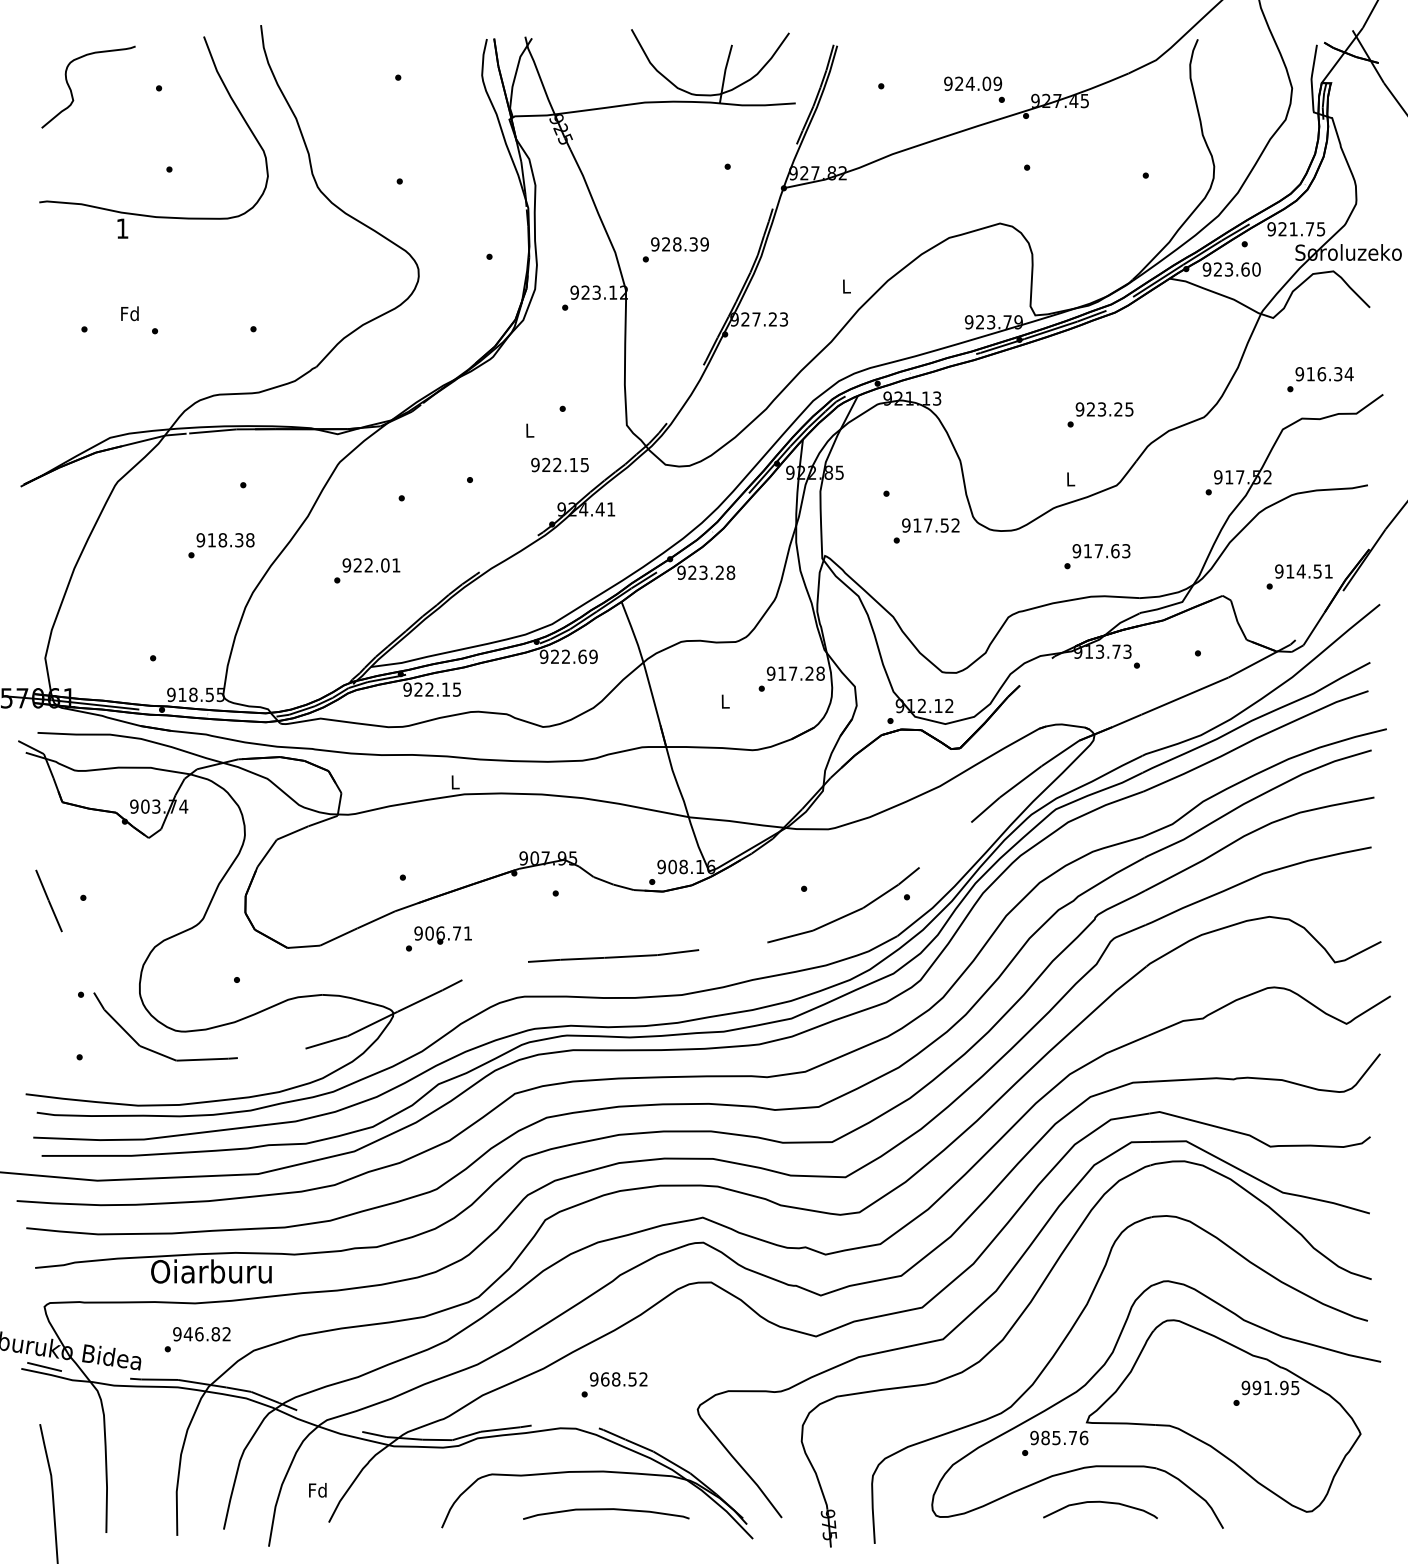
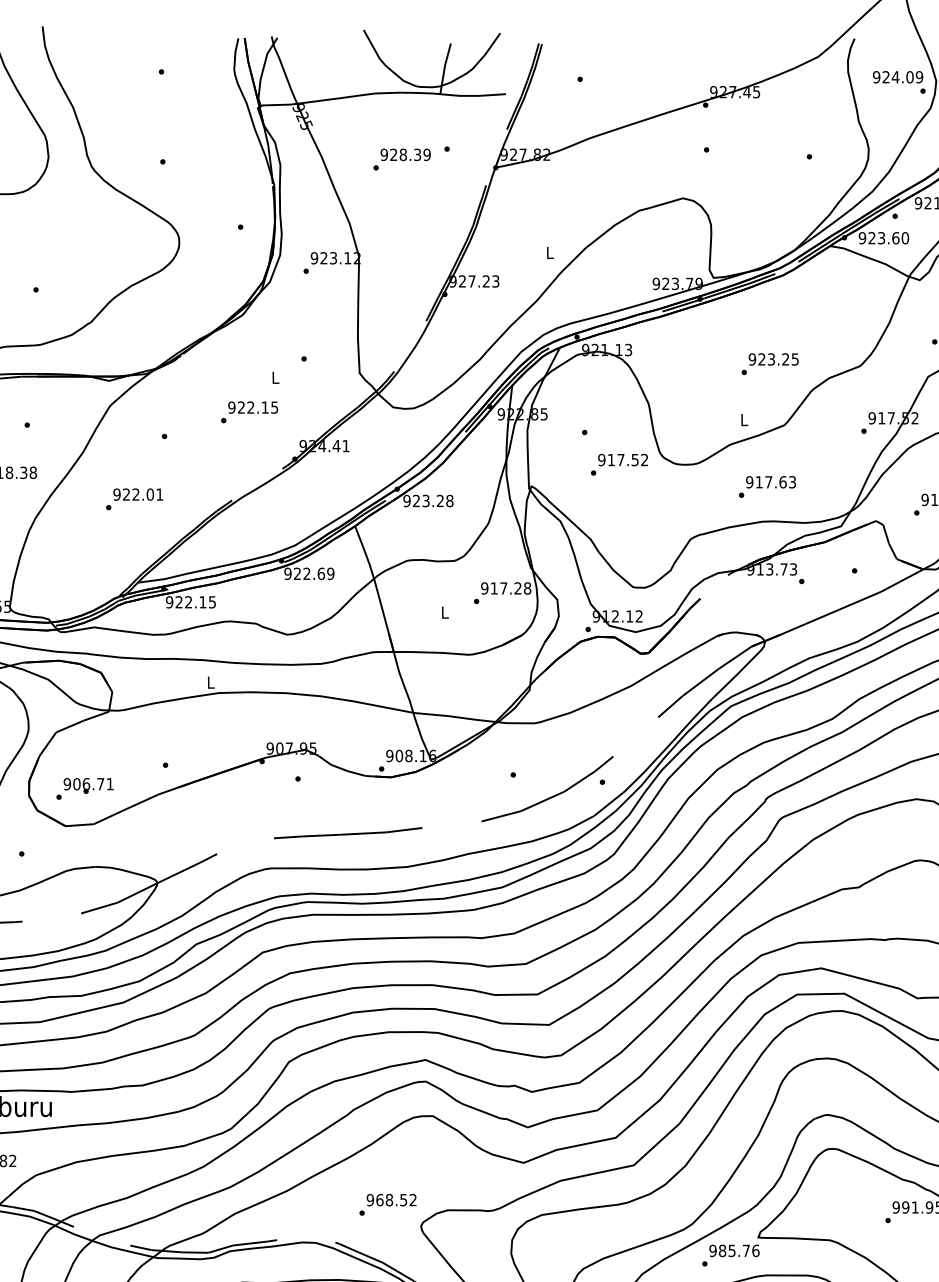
text: (974, 89) -> (899, 82), moved
text: (675, 249) -> (401, 159), moved
text: (559, 464) -> (252, 407), moved
text: (438, 938) -> (84, 788), moved
text: (614, 1384) -> (387, 1204), moved

